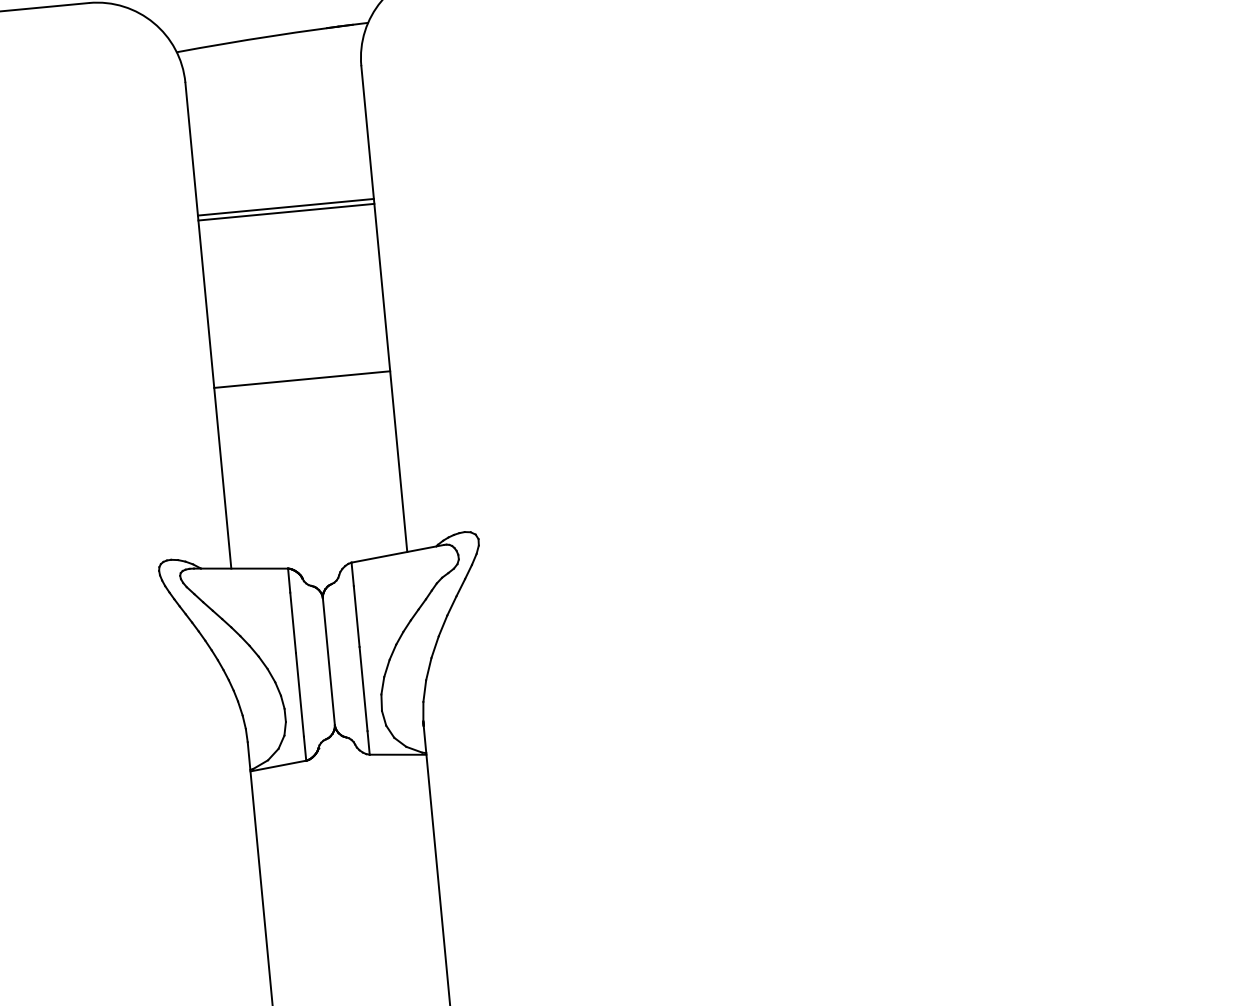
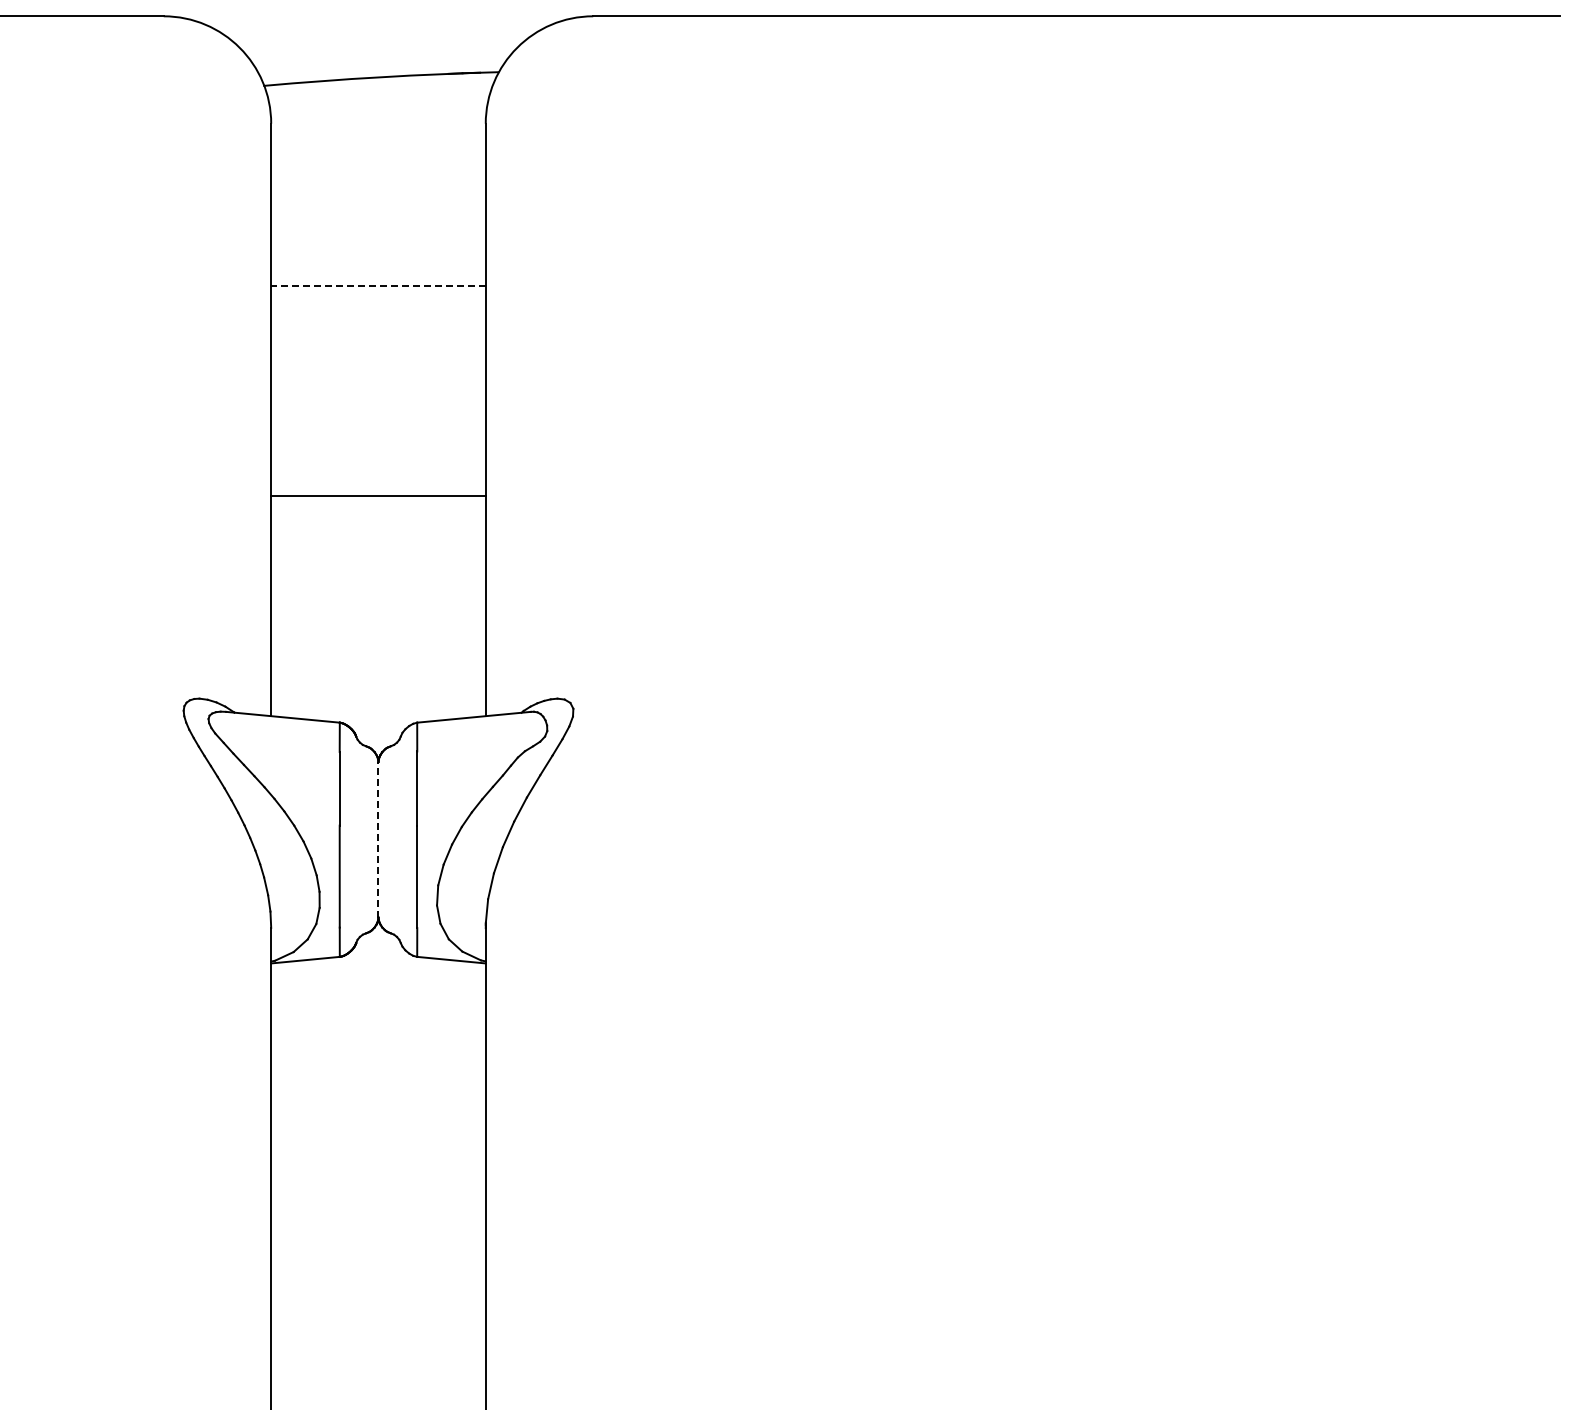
line: (285, 207) -> (377, 285), solid -> dashed
line: (286, 212) -> (378, 291), removed
line: (328, 661) -> (378, 839), solid -> dashed

